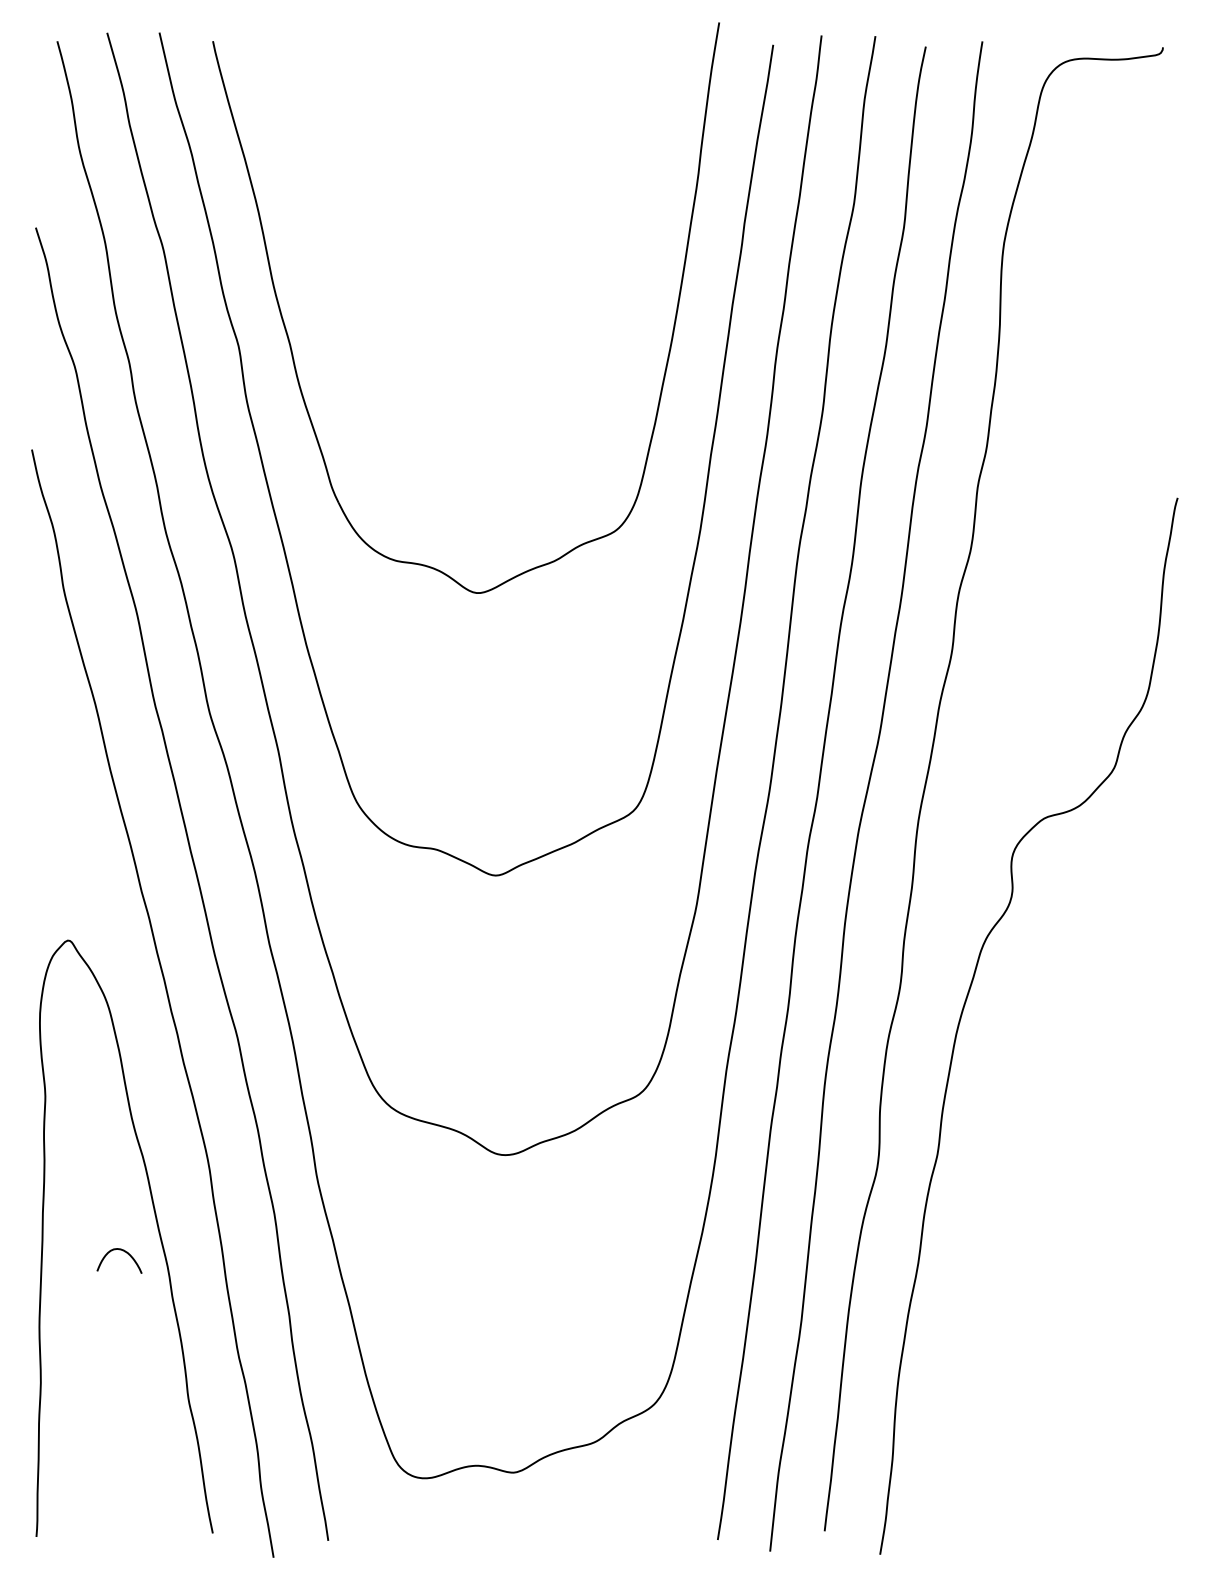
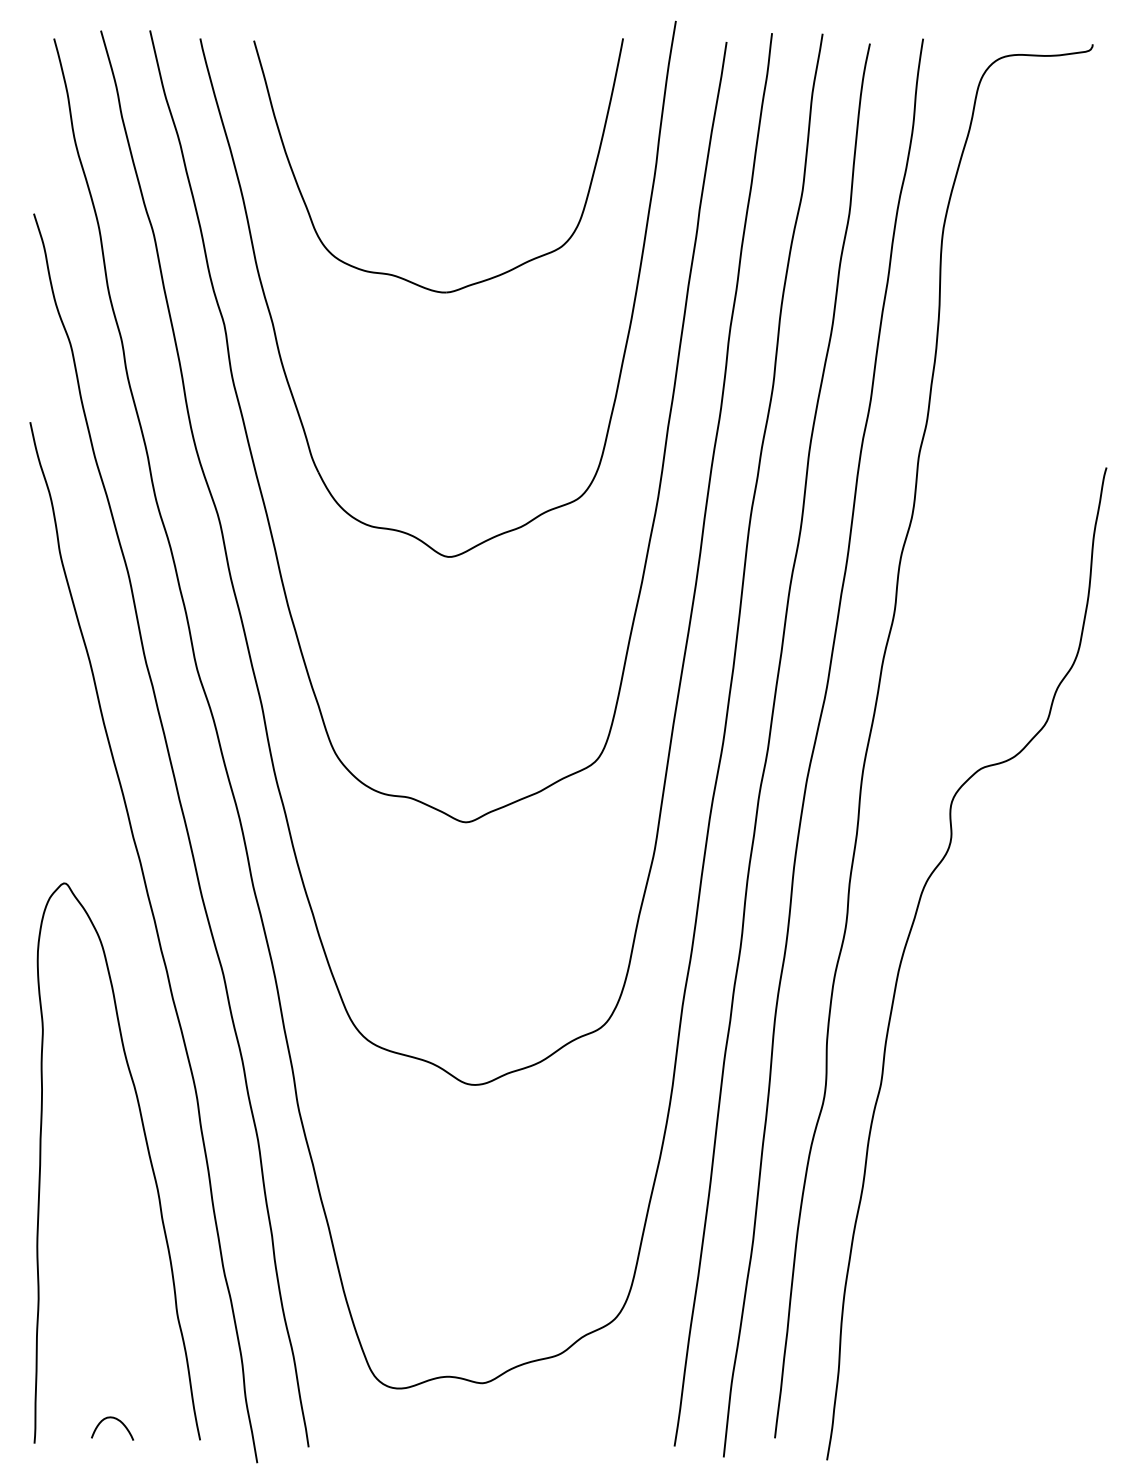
part: (425, 294) -> (399, 276), added
curve: (124, 1252) -> (117, 1420), moved

